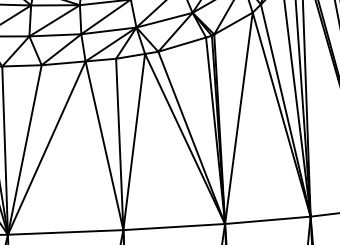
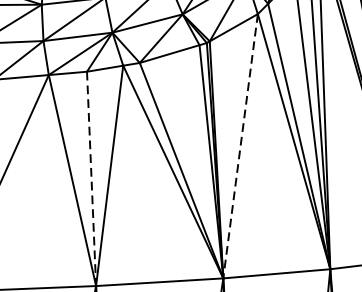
line: (238, 118) -> (240, 146), solid -> dashed
line: (119, 144) -> (91, 178), solid -> dashed

